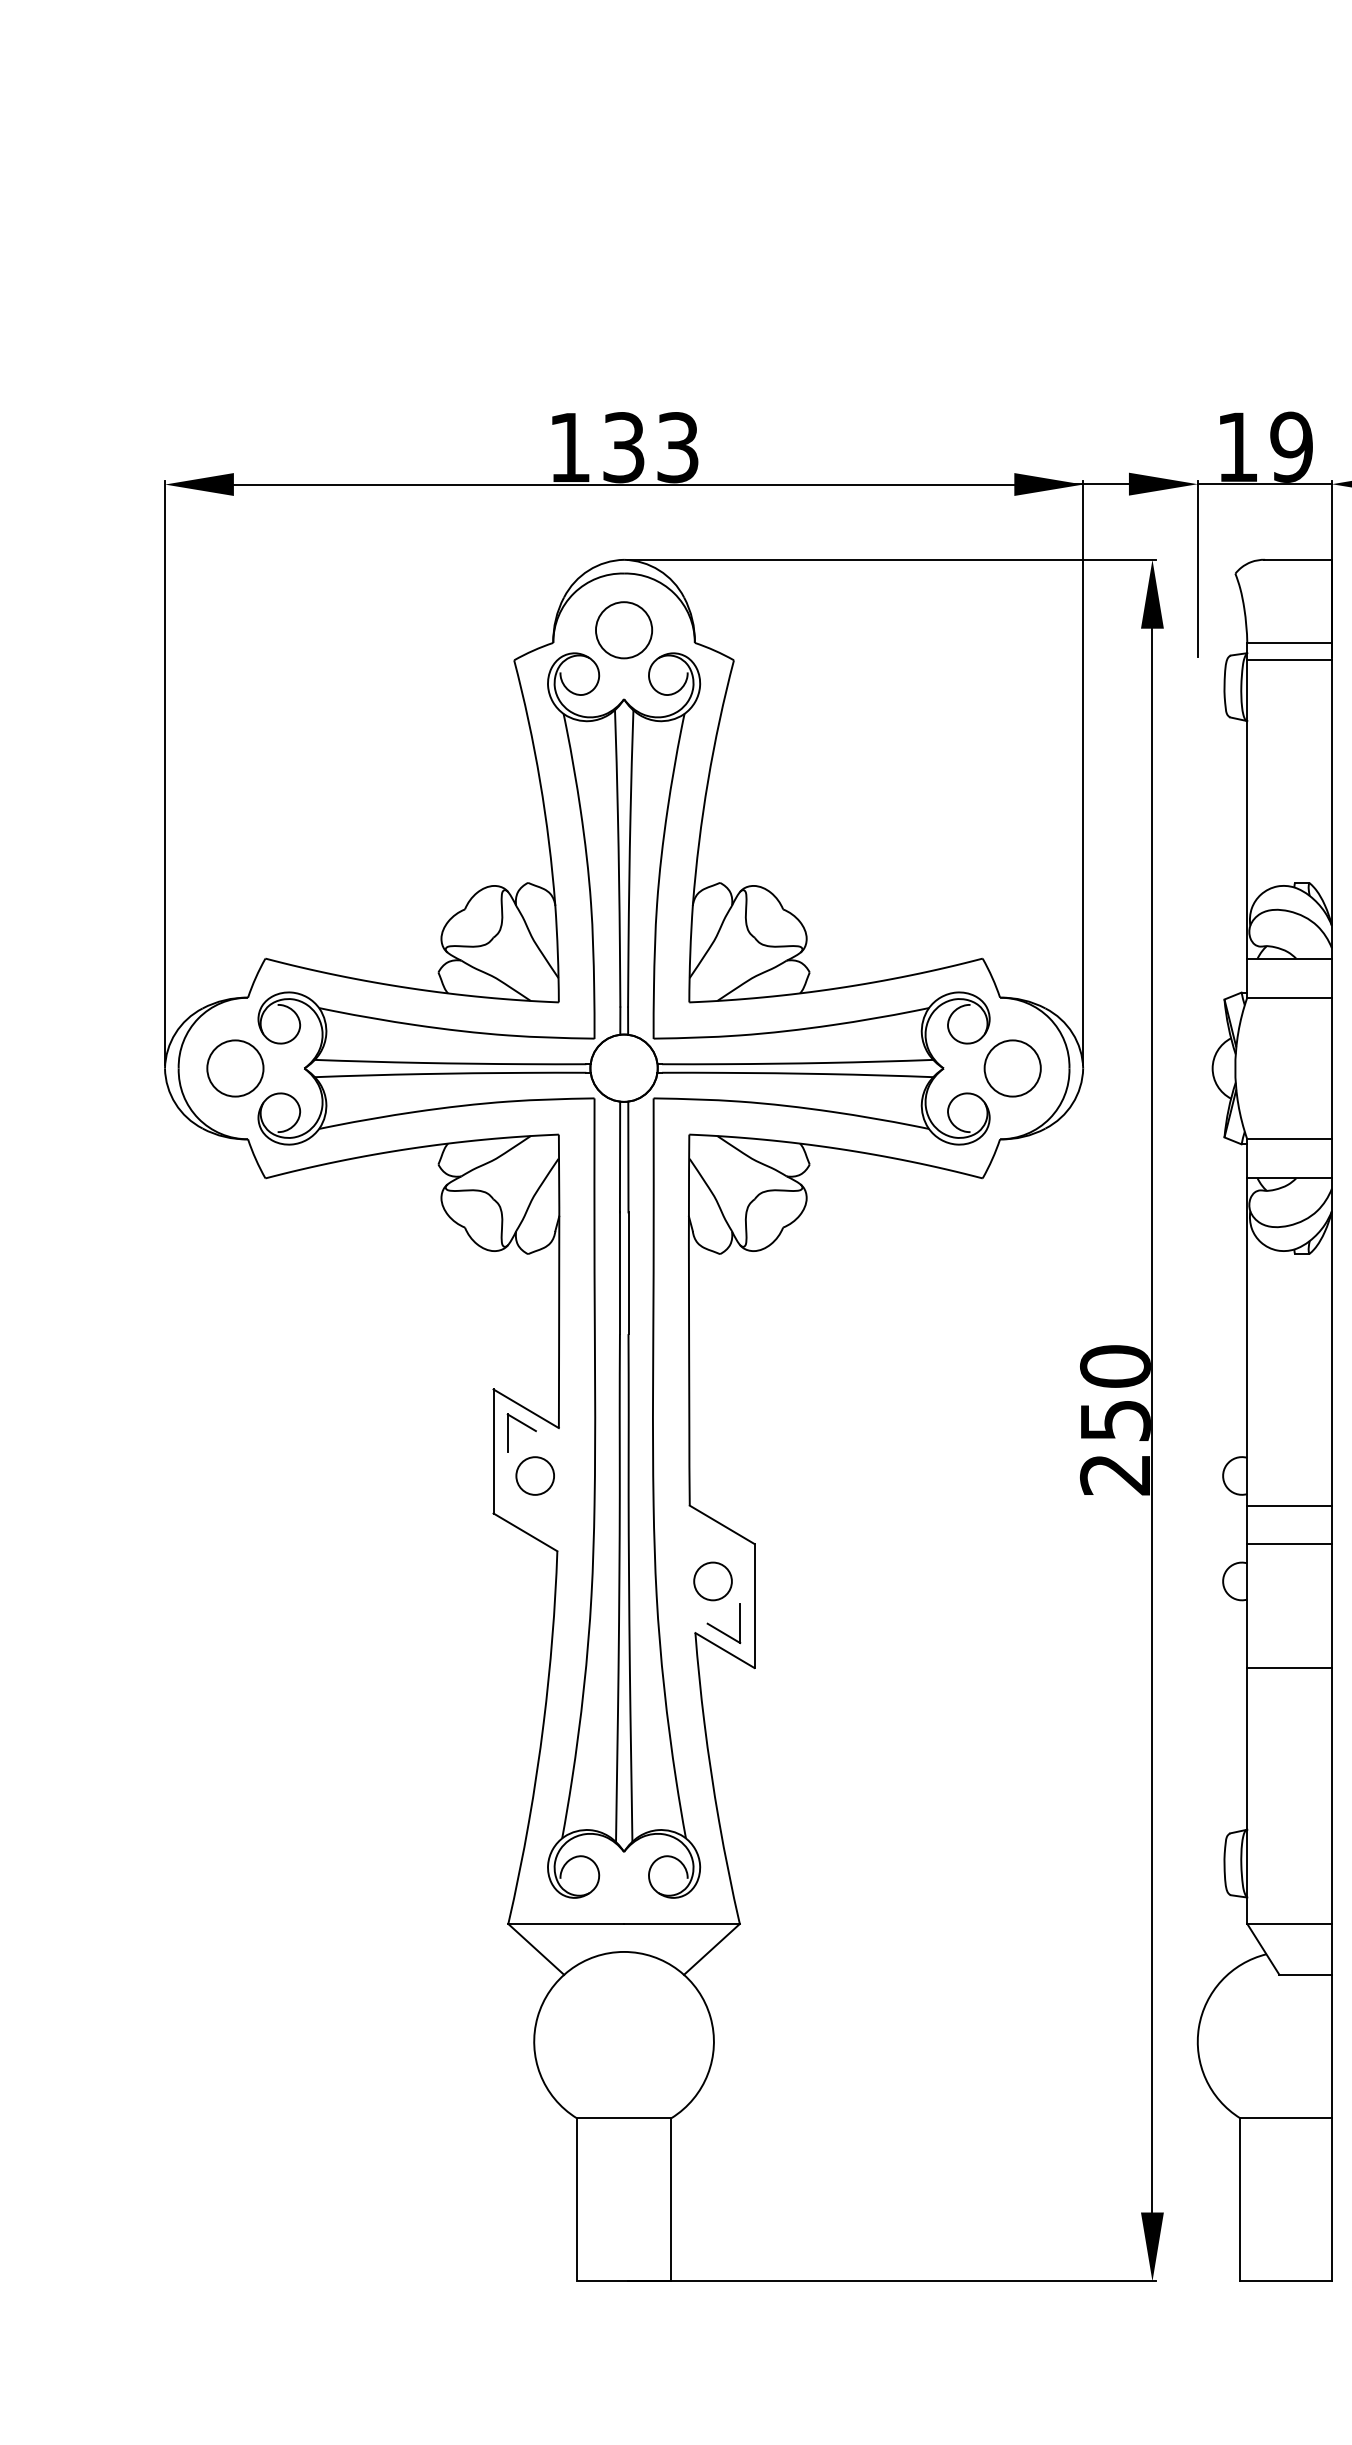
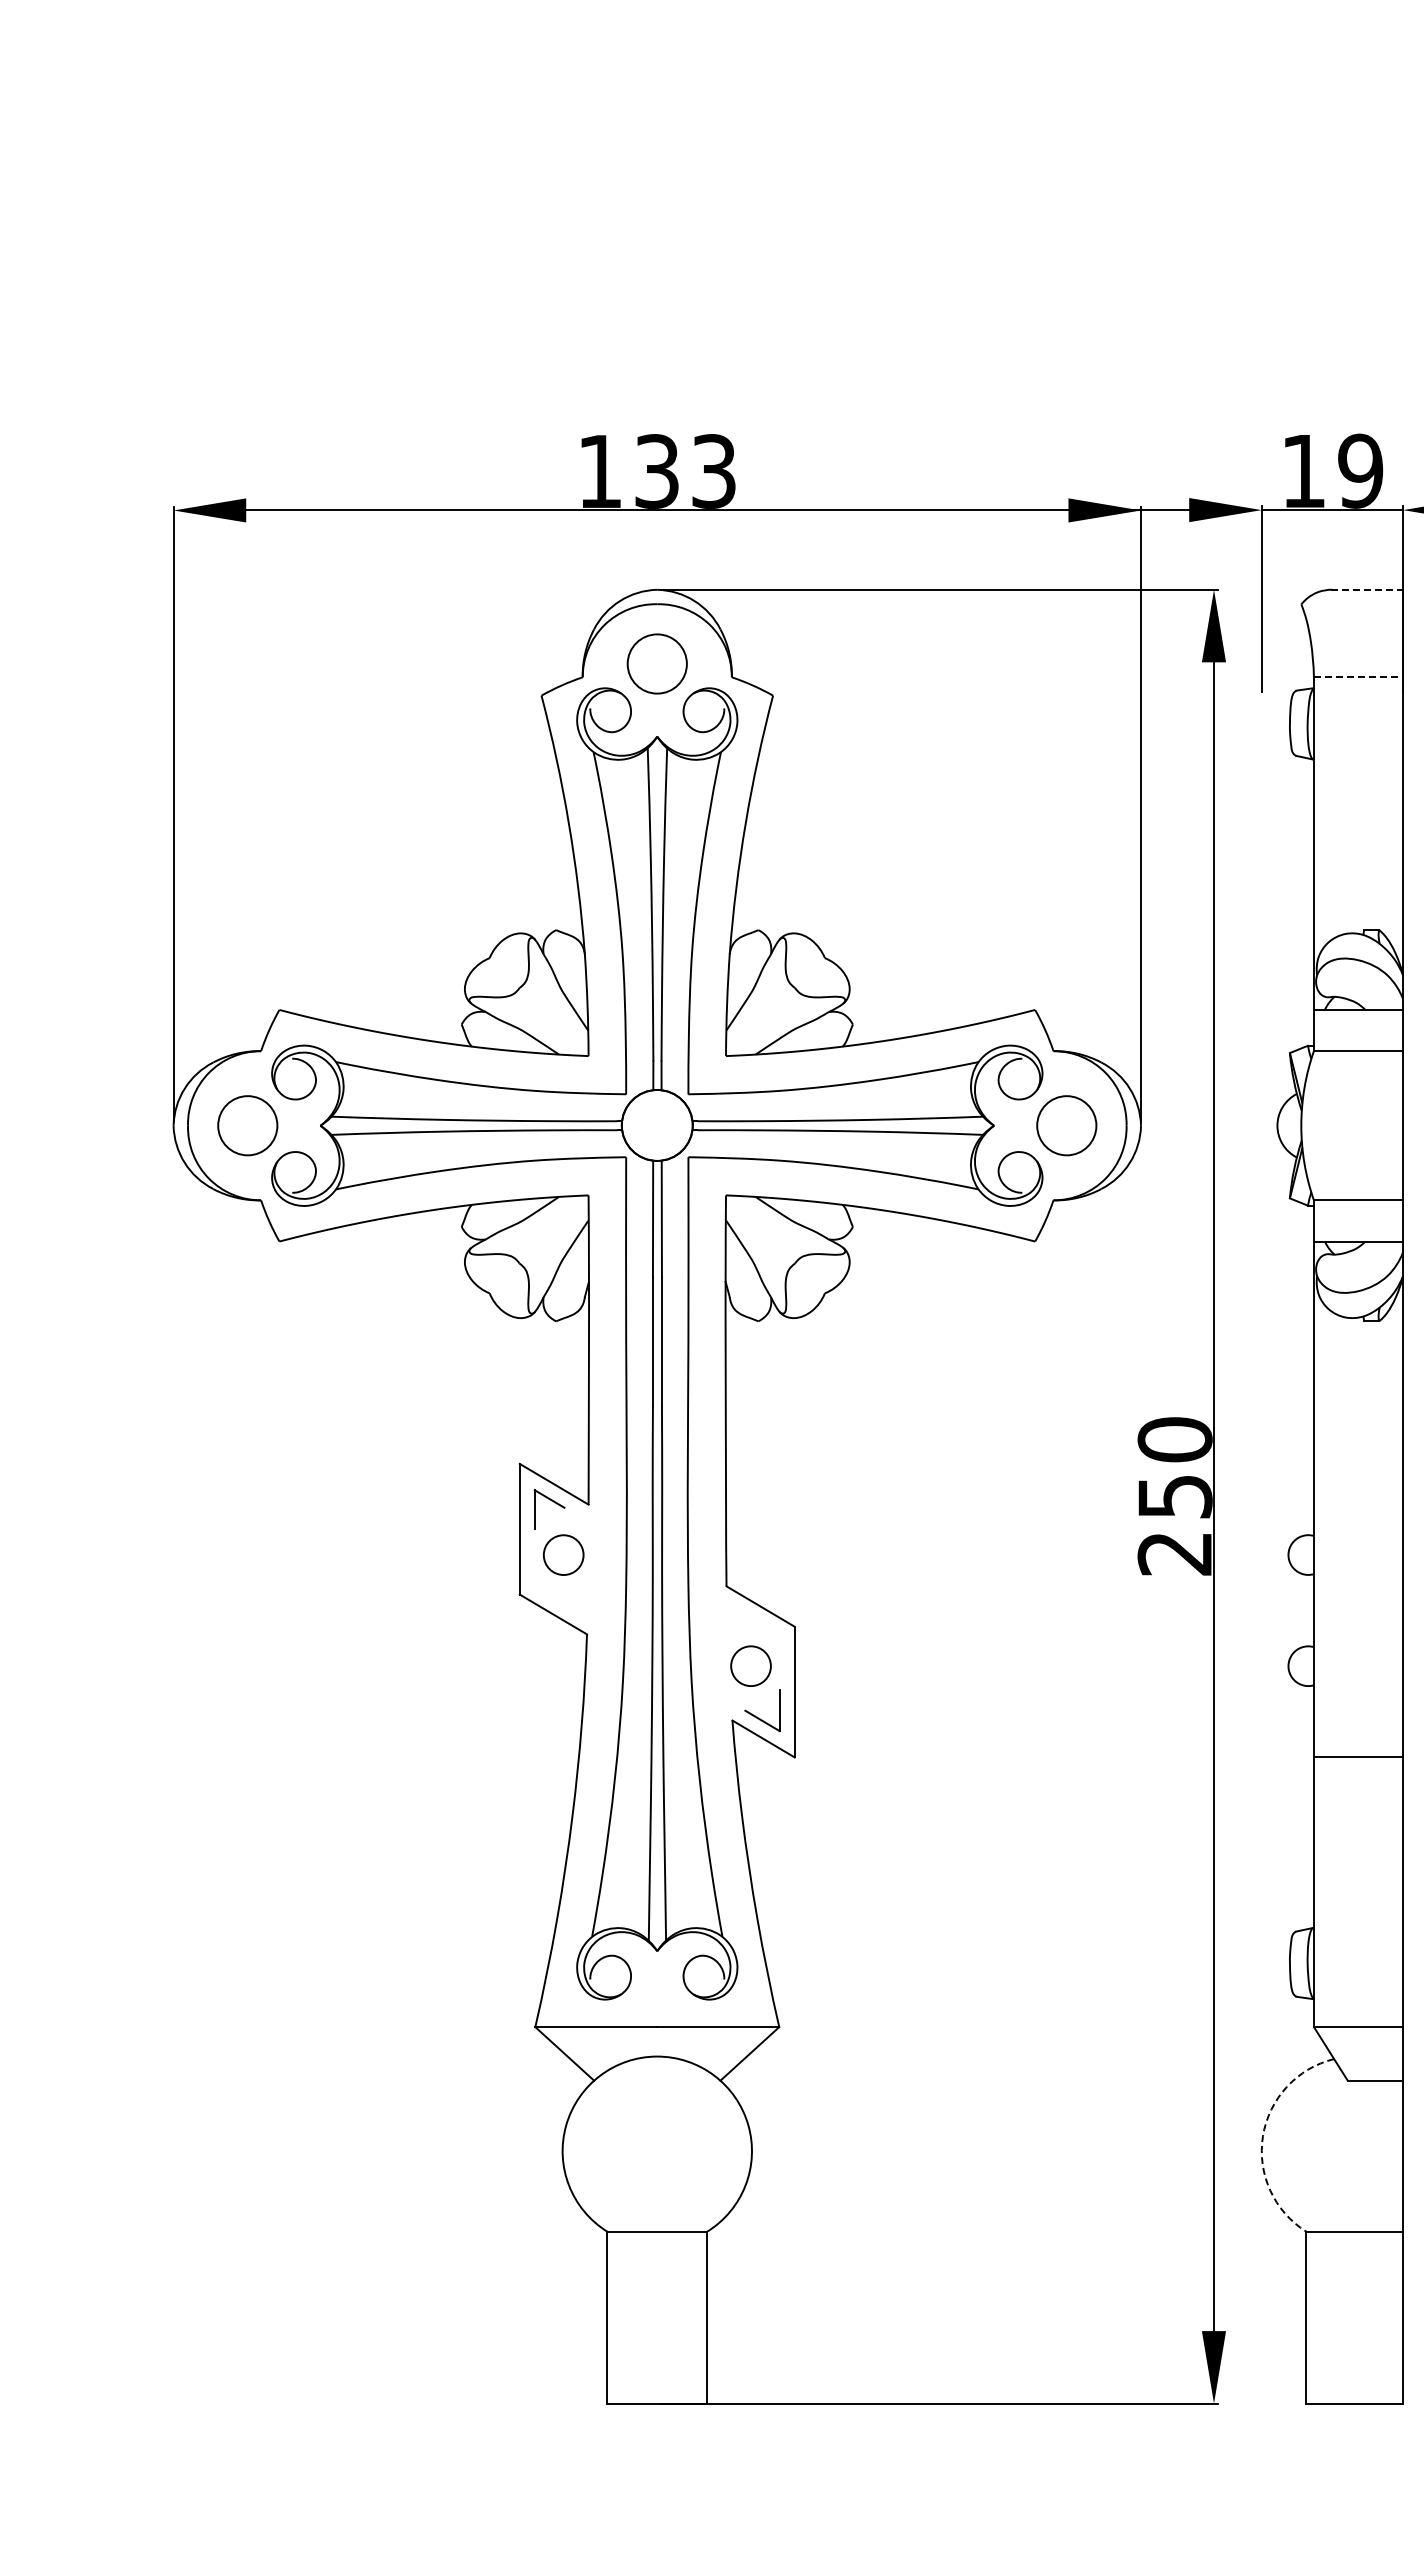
line: (1298, 559) -> (1367, 589), solid -> dashed
line: (1289, 643) -> (1358, 677), solid -> dashed
line: (1289, 660) -> (1358, 695), removed
line: (1289, 1505) -> (1358, 1586), removed
line: (1289, 1543) -> (1358, 1626), removed
arc: (1198, 2027) -> (1262, 2136), solid -> dashed

